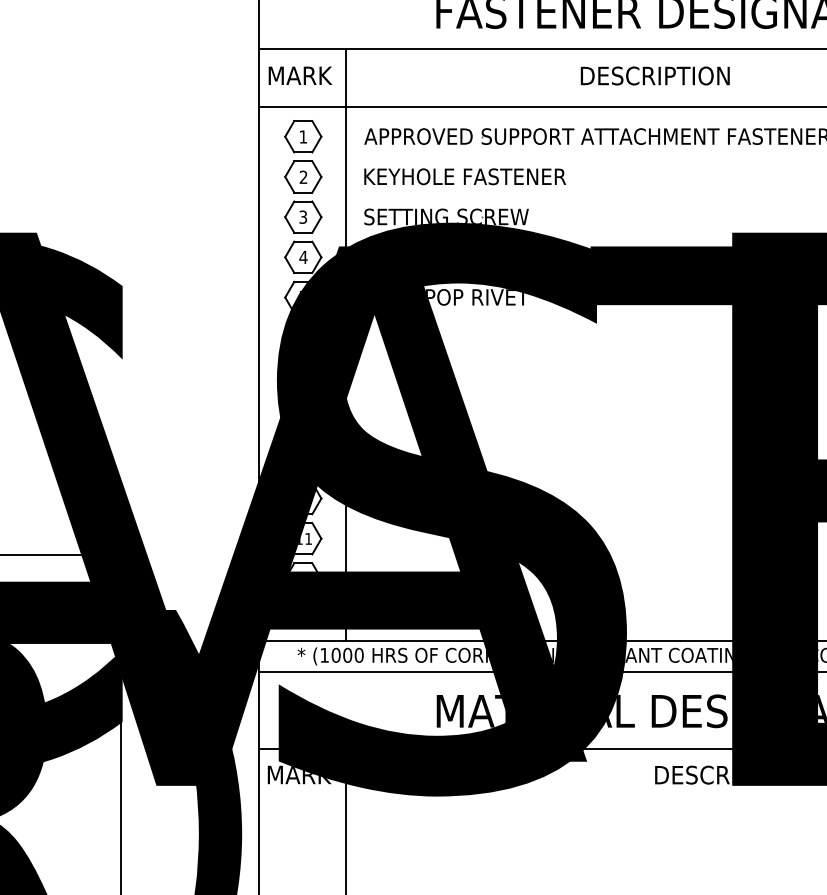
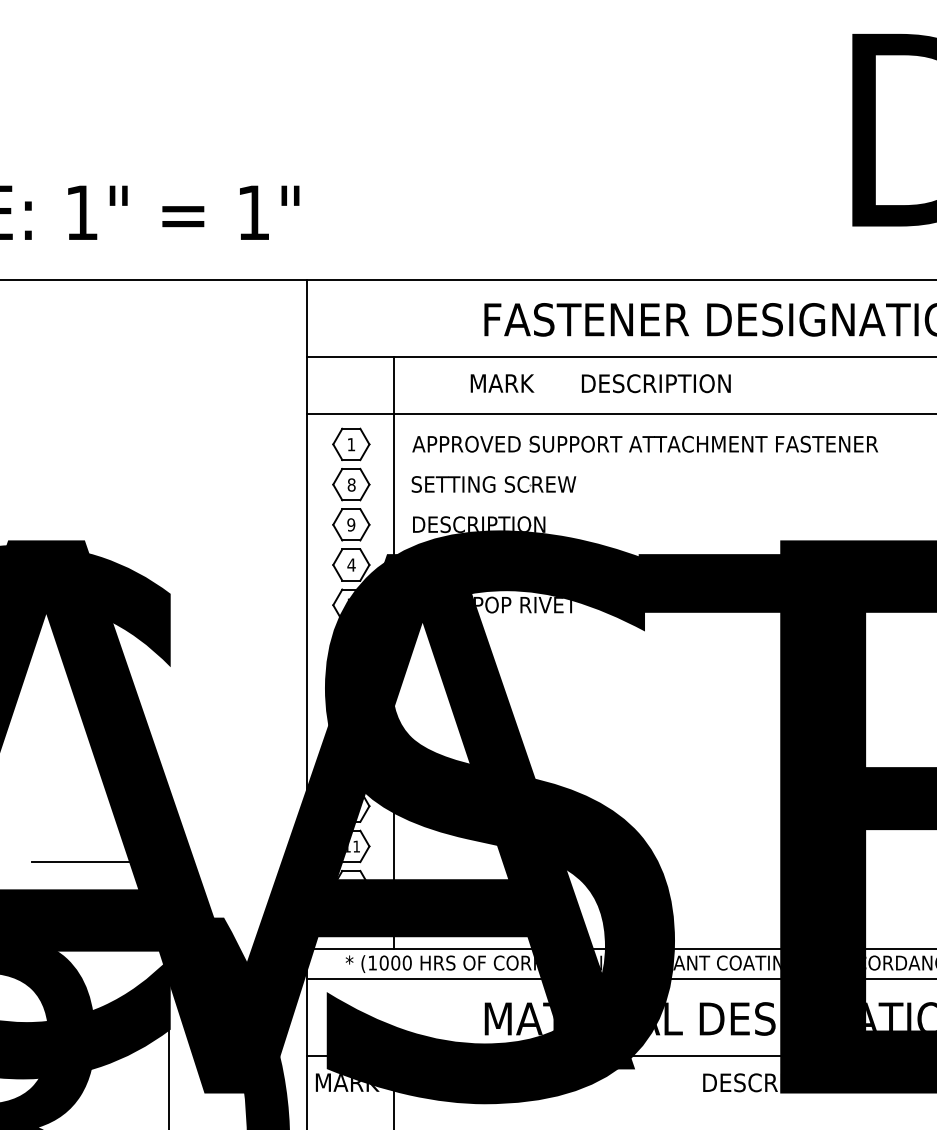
text: (300, 75) -> (502, 383), moved
text: (655, 75) -> (656, 383), moved
text: (303, 176) -> (351, 484), 2 -> 8
text: (464, 176) -> (512, 484), KEYHOLE FASTENER -> SETTING SCREW
text: (303, 216) -> (351, 524), 3 -> 9
text: (446, 216) -> (494, 524), SETTING SCREW -> DESCRIPTION

